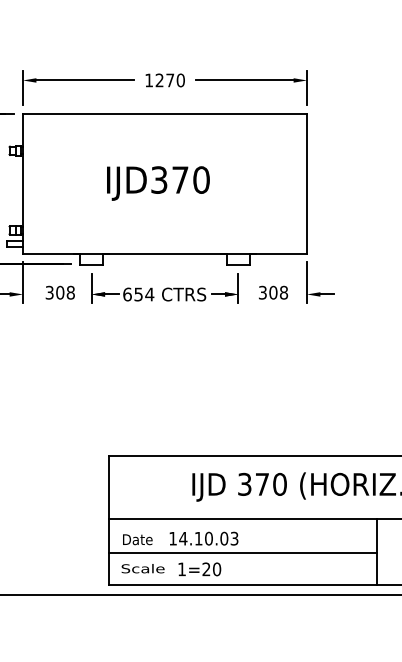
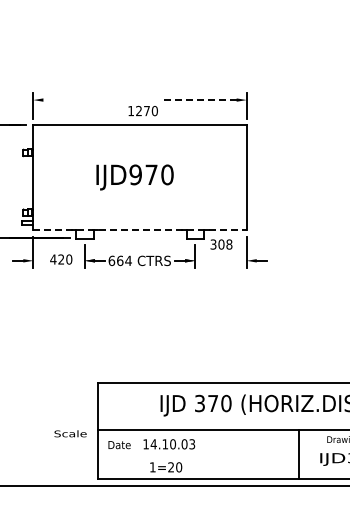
text: (164, 79) -> (142, 110), moved
line: (84, 81) -> (79, 100), removed
line: (245, 81) -> (200, 100), solid -> dashed
text: (158, 179) -> (135, 174), IJD370 -> IJD970
line: (165, 254) -> (140, 230), solid -> dashed
text: (60, 292) -> (61, 259), 308 -> 420
text: (273, 292) -> (221, 244), moved
text: (139, 294) -> (120, 260), 654 -> 664
line: (242, 552) -> (198, 454), removed
text: (142, 568) -> (70, 433), moved

